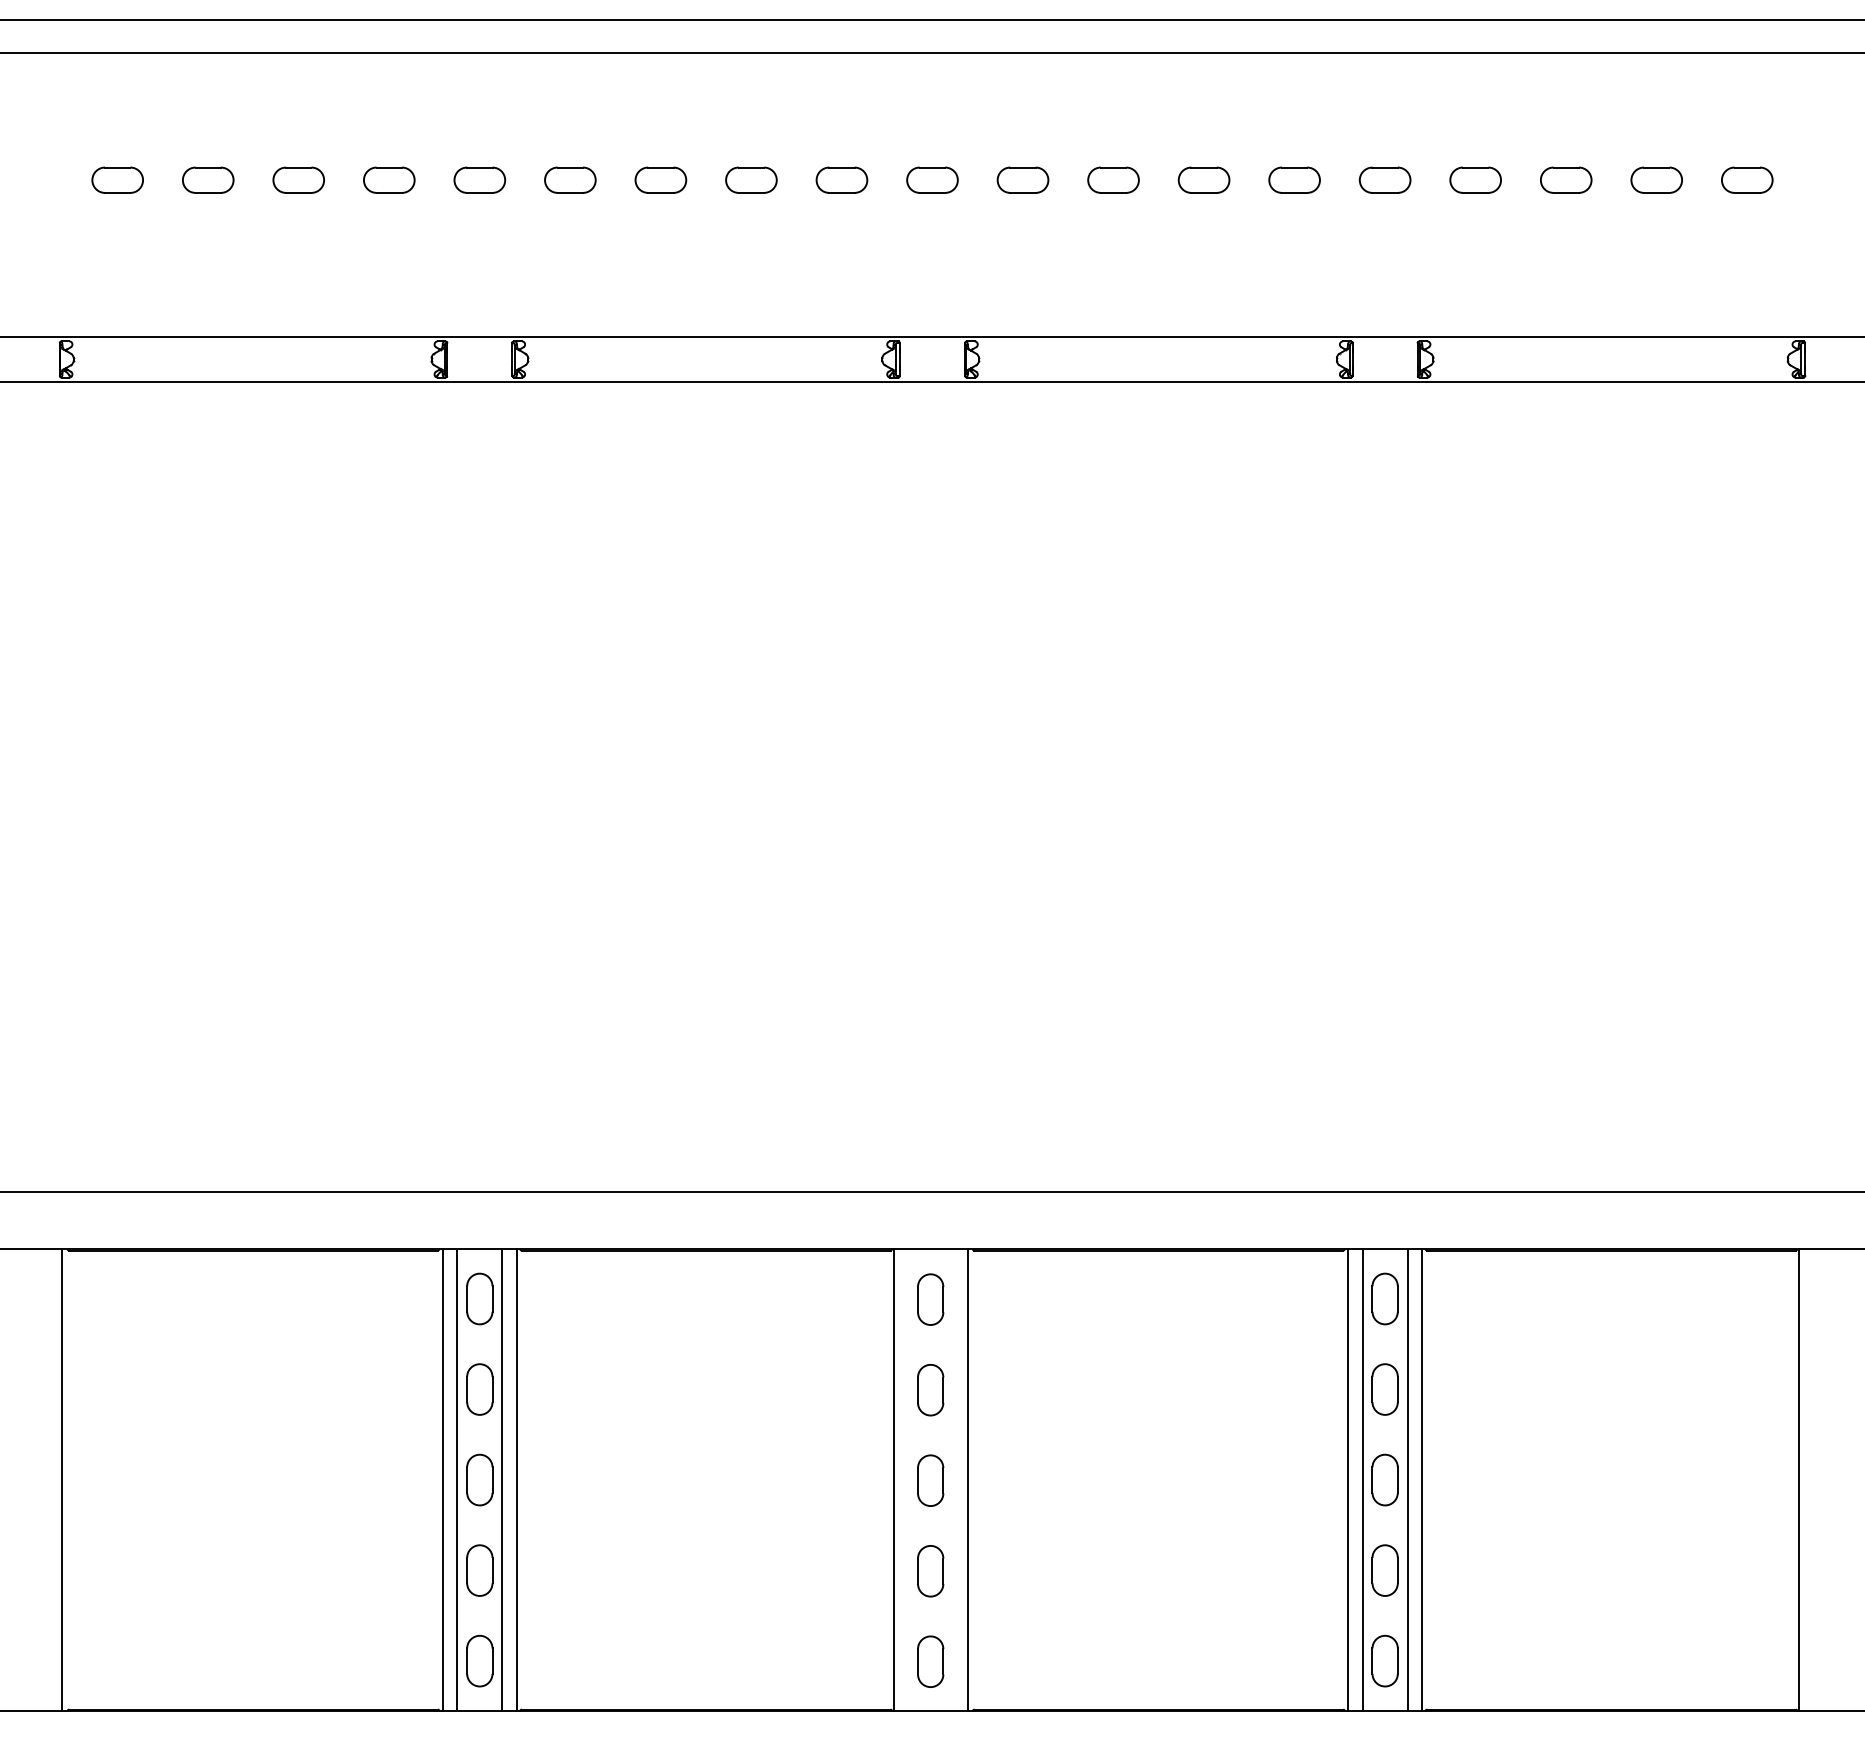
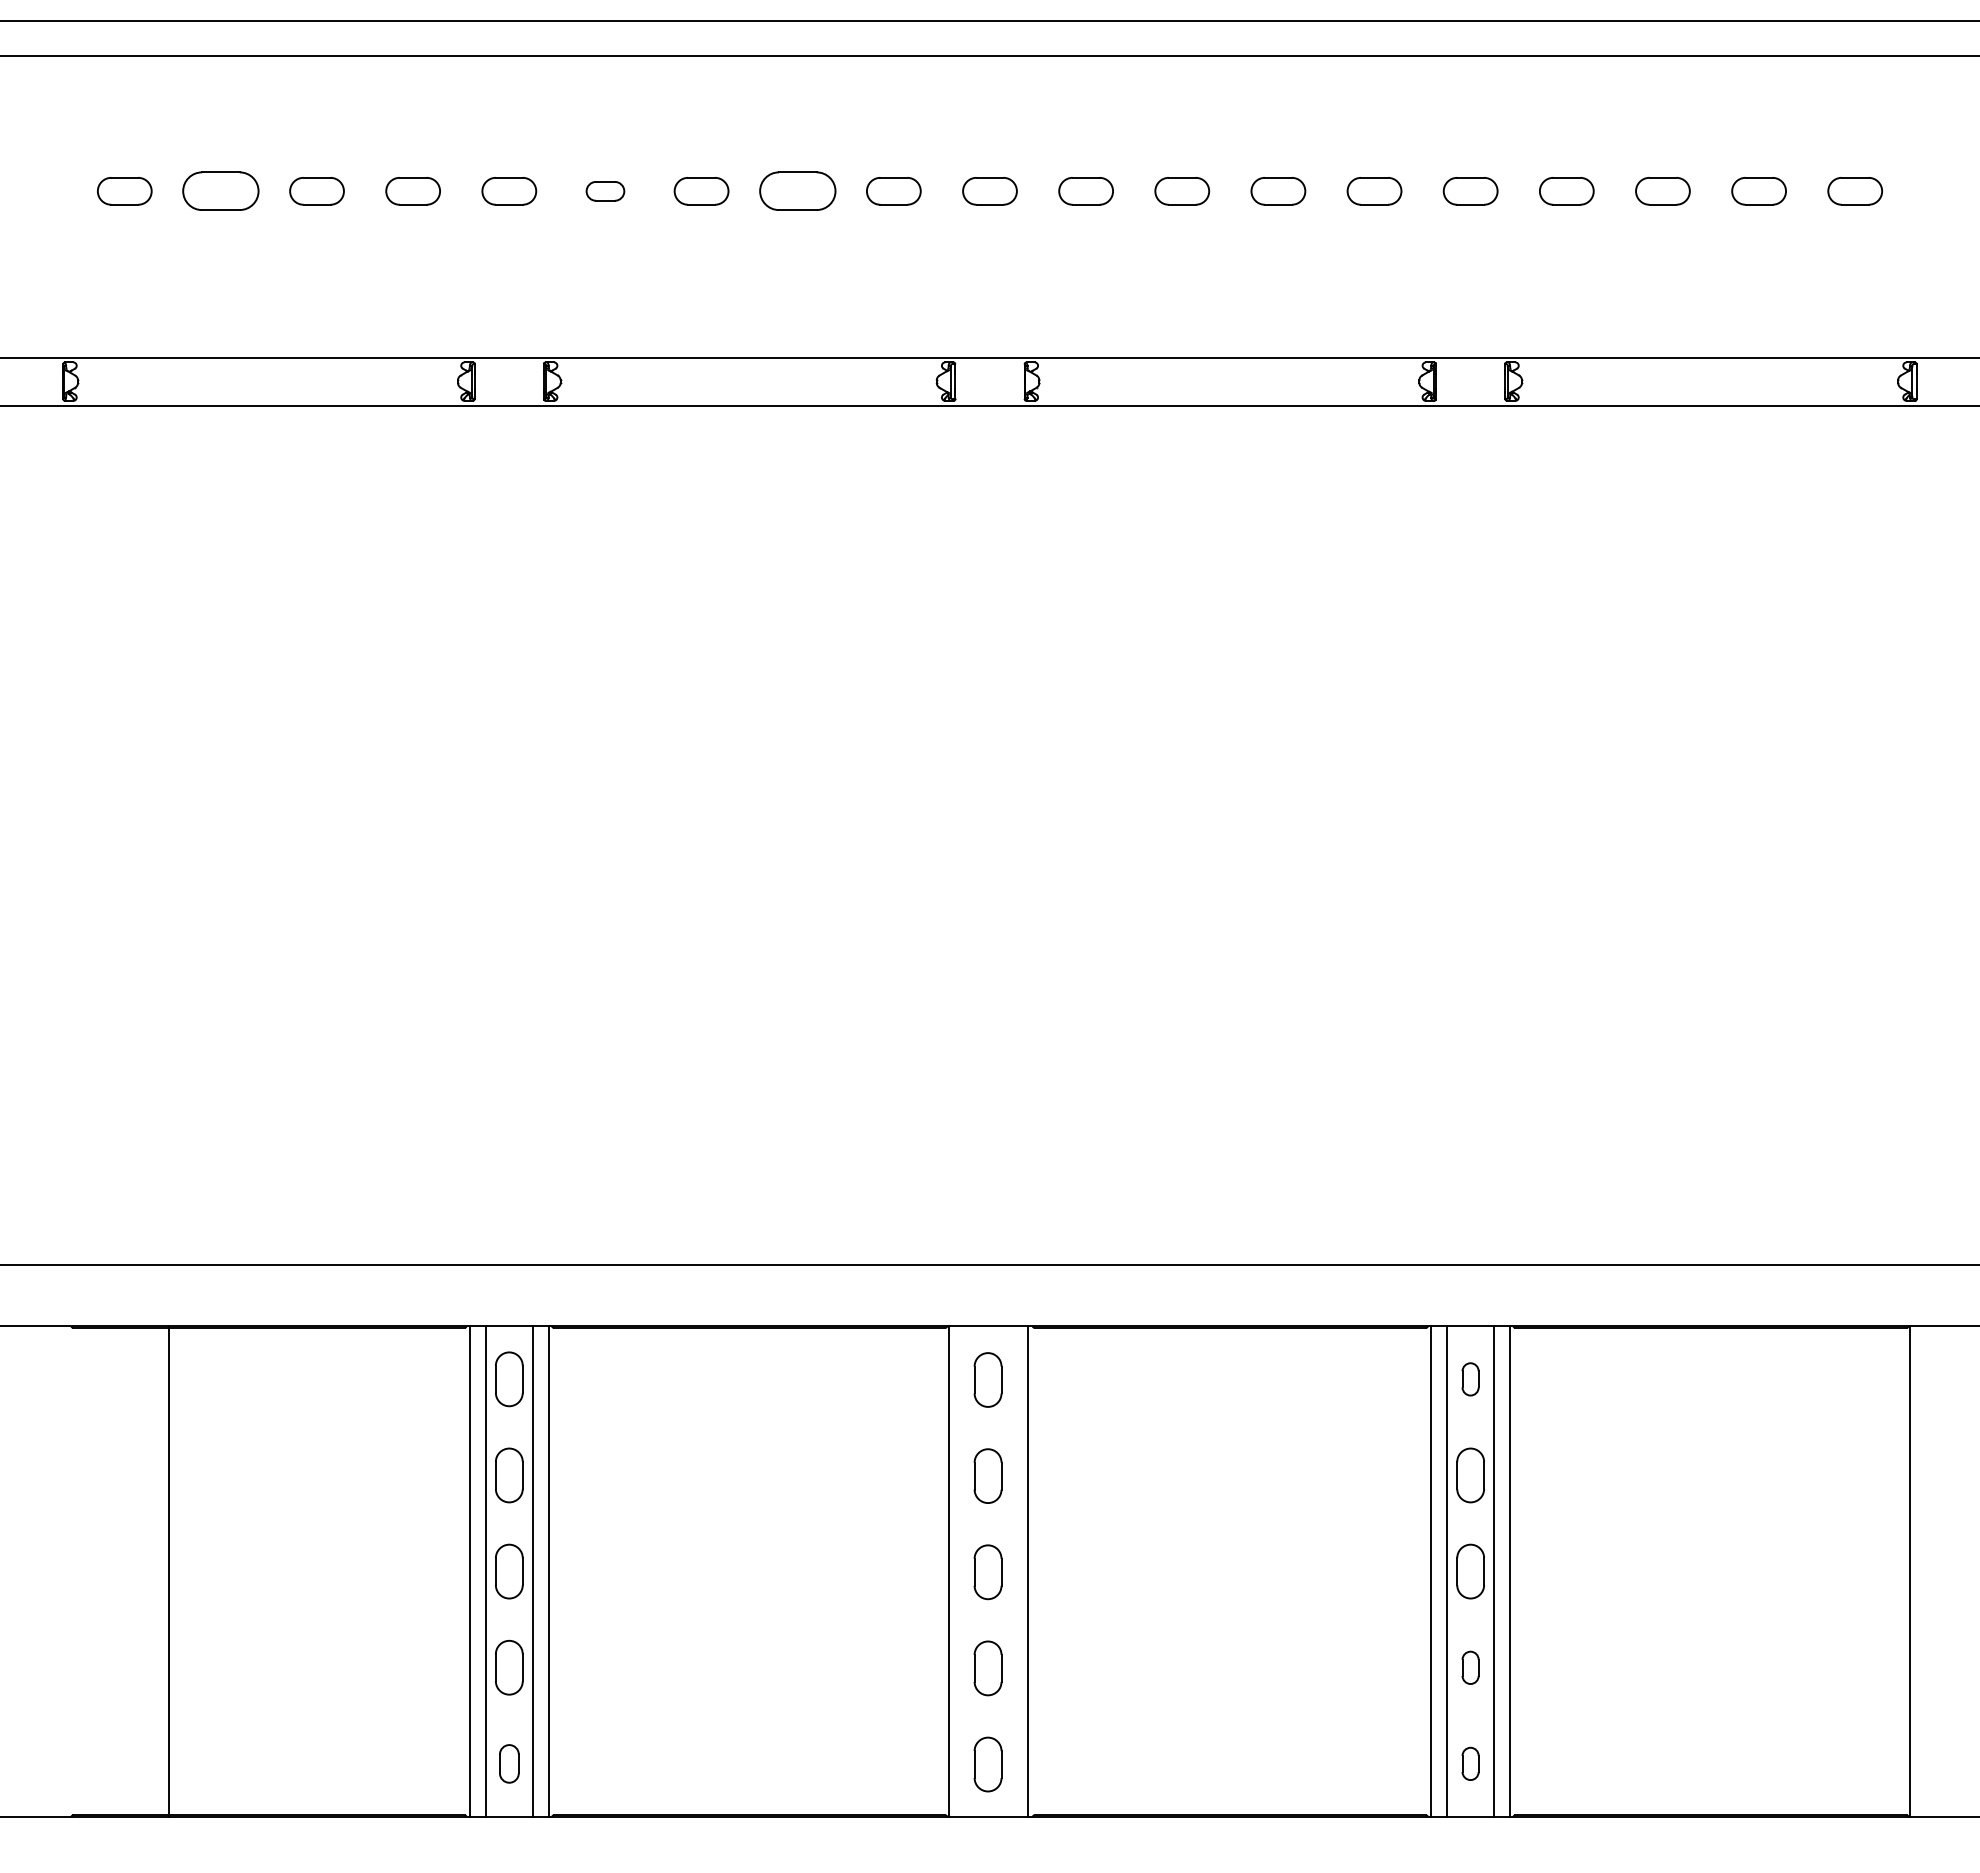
part: (207, 180) -> (220, 191), size x1.4
part: (570, 180) -> (605, 191), size x0.7
part: (751, 180) -> (797, 191), size x1.4
part: (1384, 1299) -> (1470, 1379), size x0.6
line: (62, 1479) -> (169, 1571), moved
part: (1384, 1570) -> (1470, 1667), size x0.6
part: (480, 1660) -> (509, 1763), size x0.7
part: (1384, 1660) -> (1470, 1763), size x0.6

